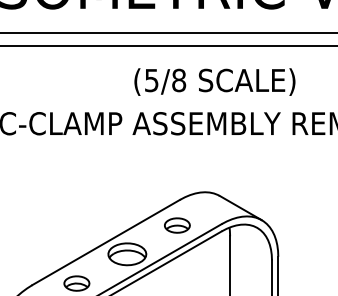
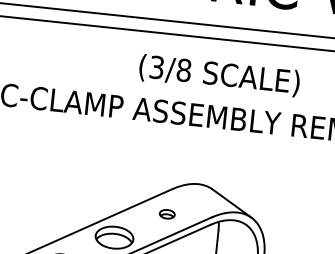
text: (151, 79) -> (156, 66), (5/8 -> (3/8
part: (177, 225) -> (167, 214), size x0.6

